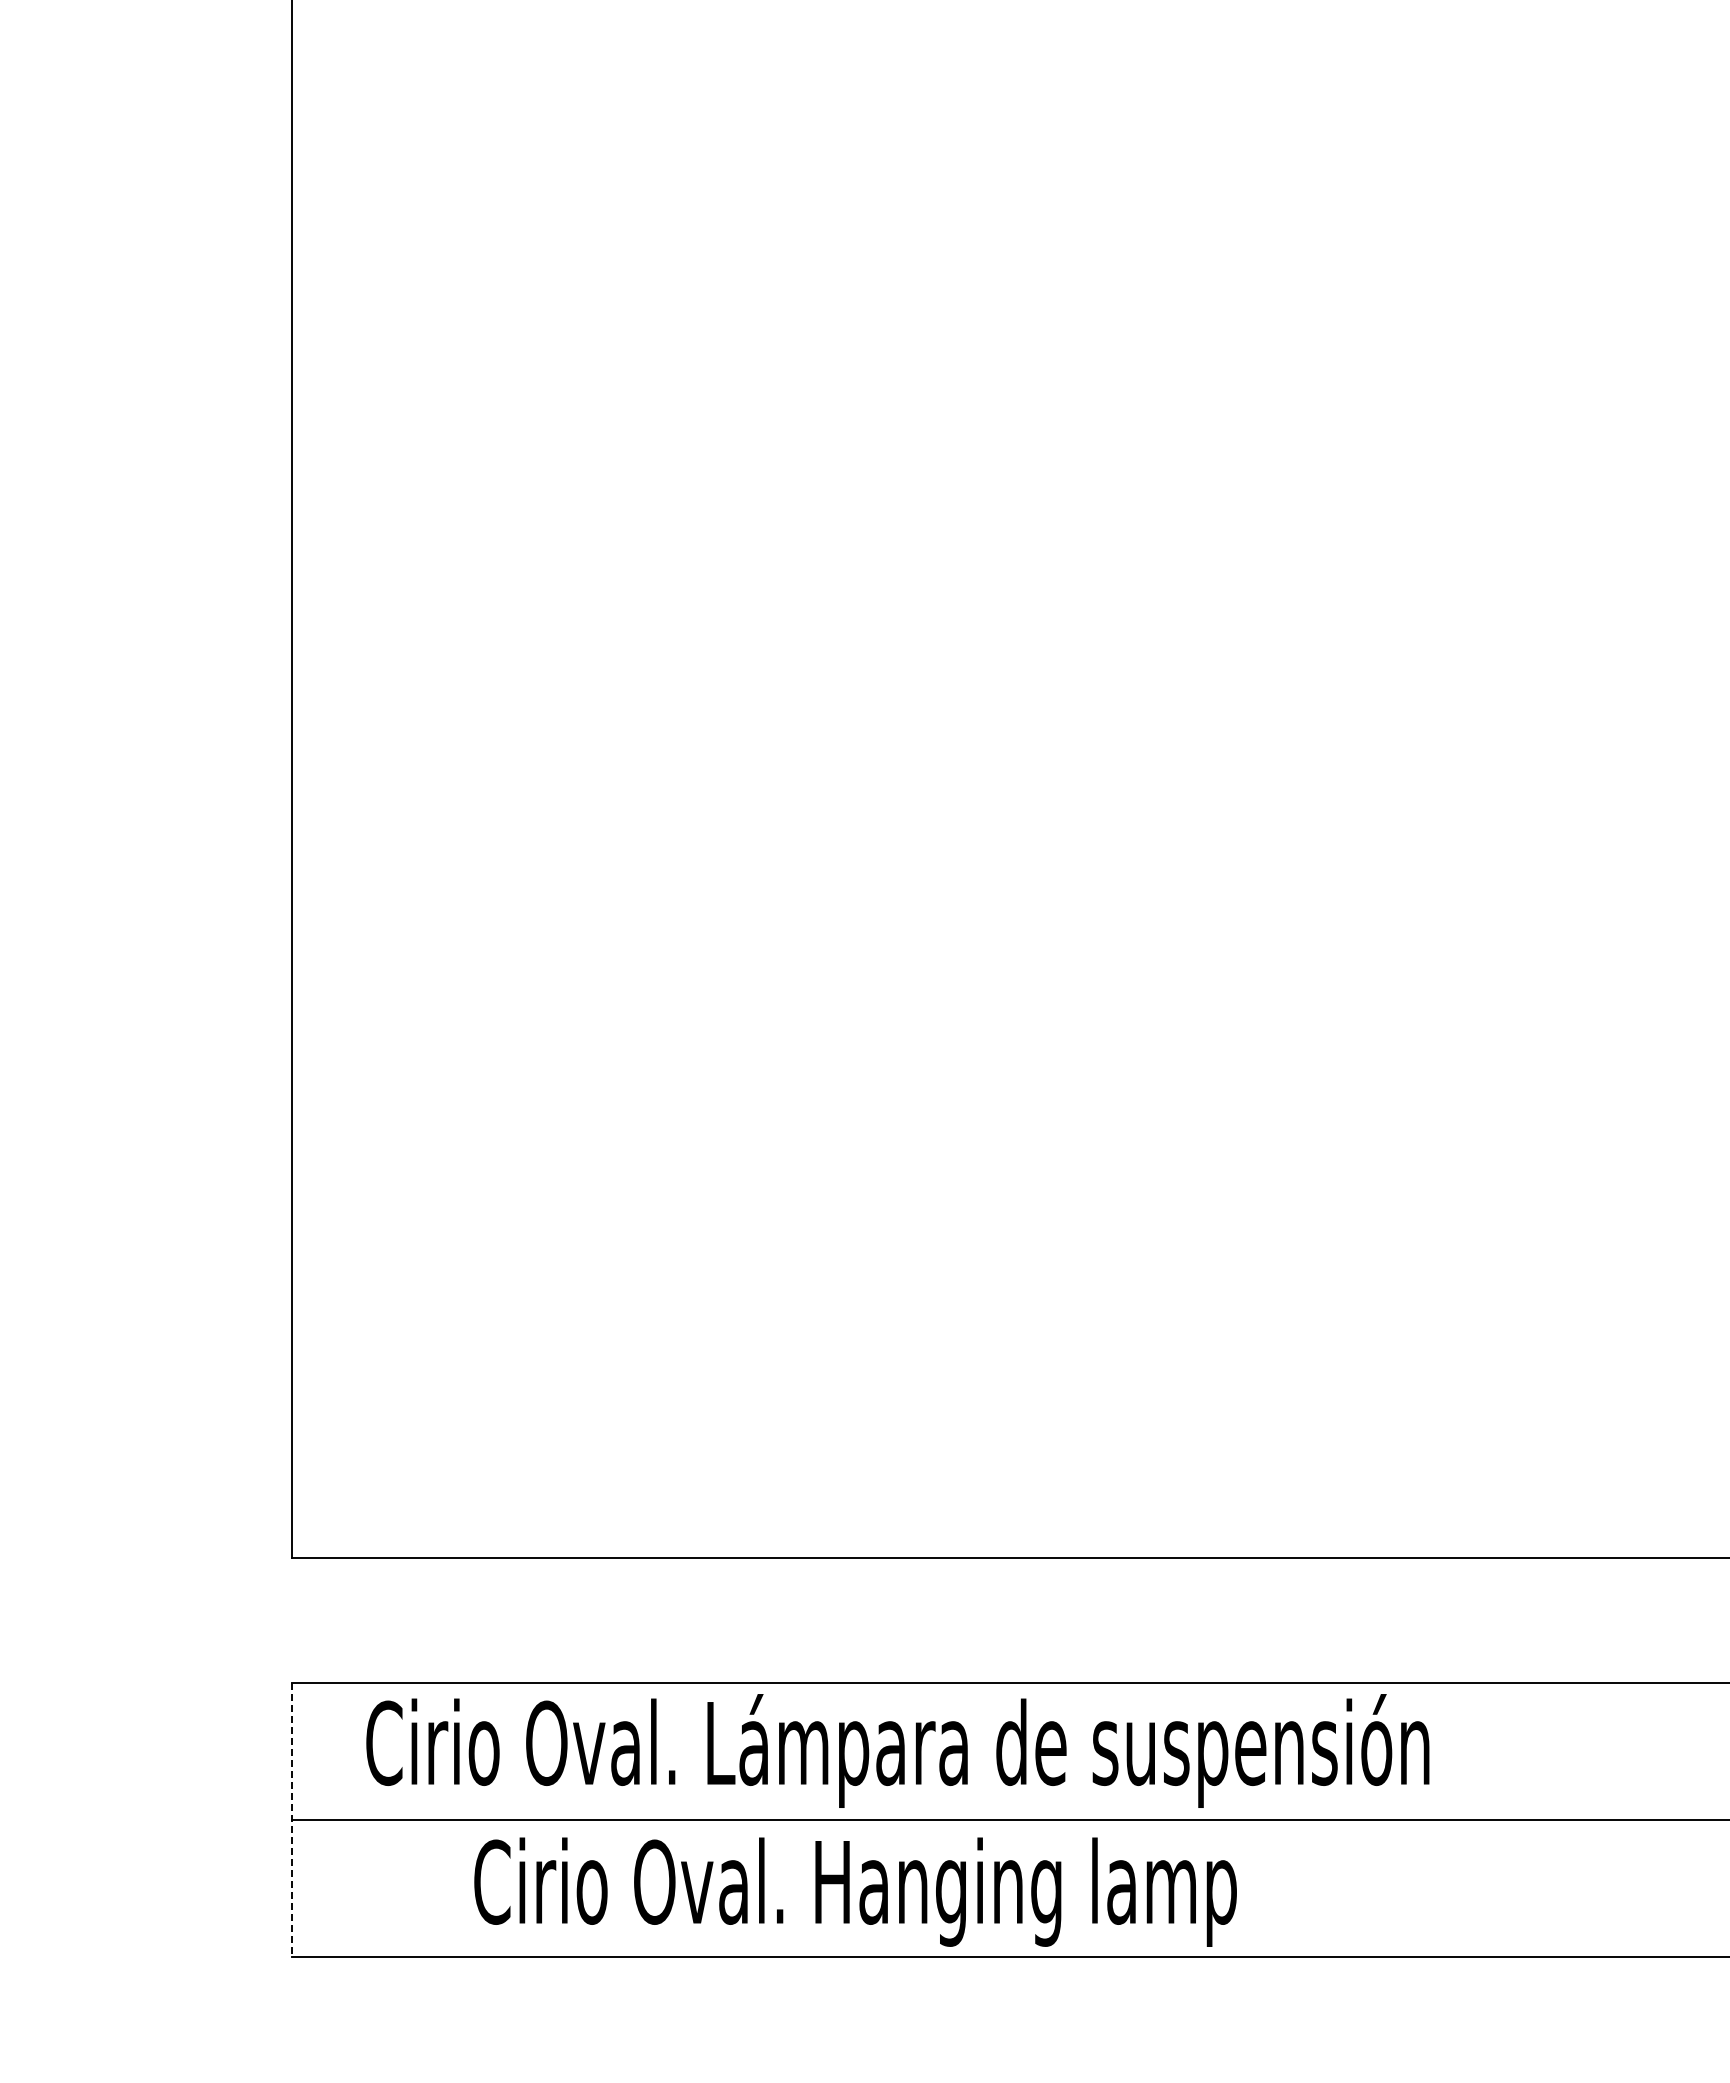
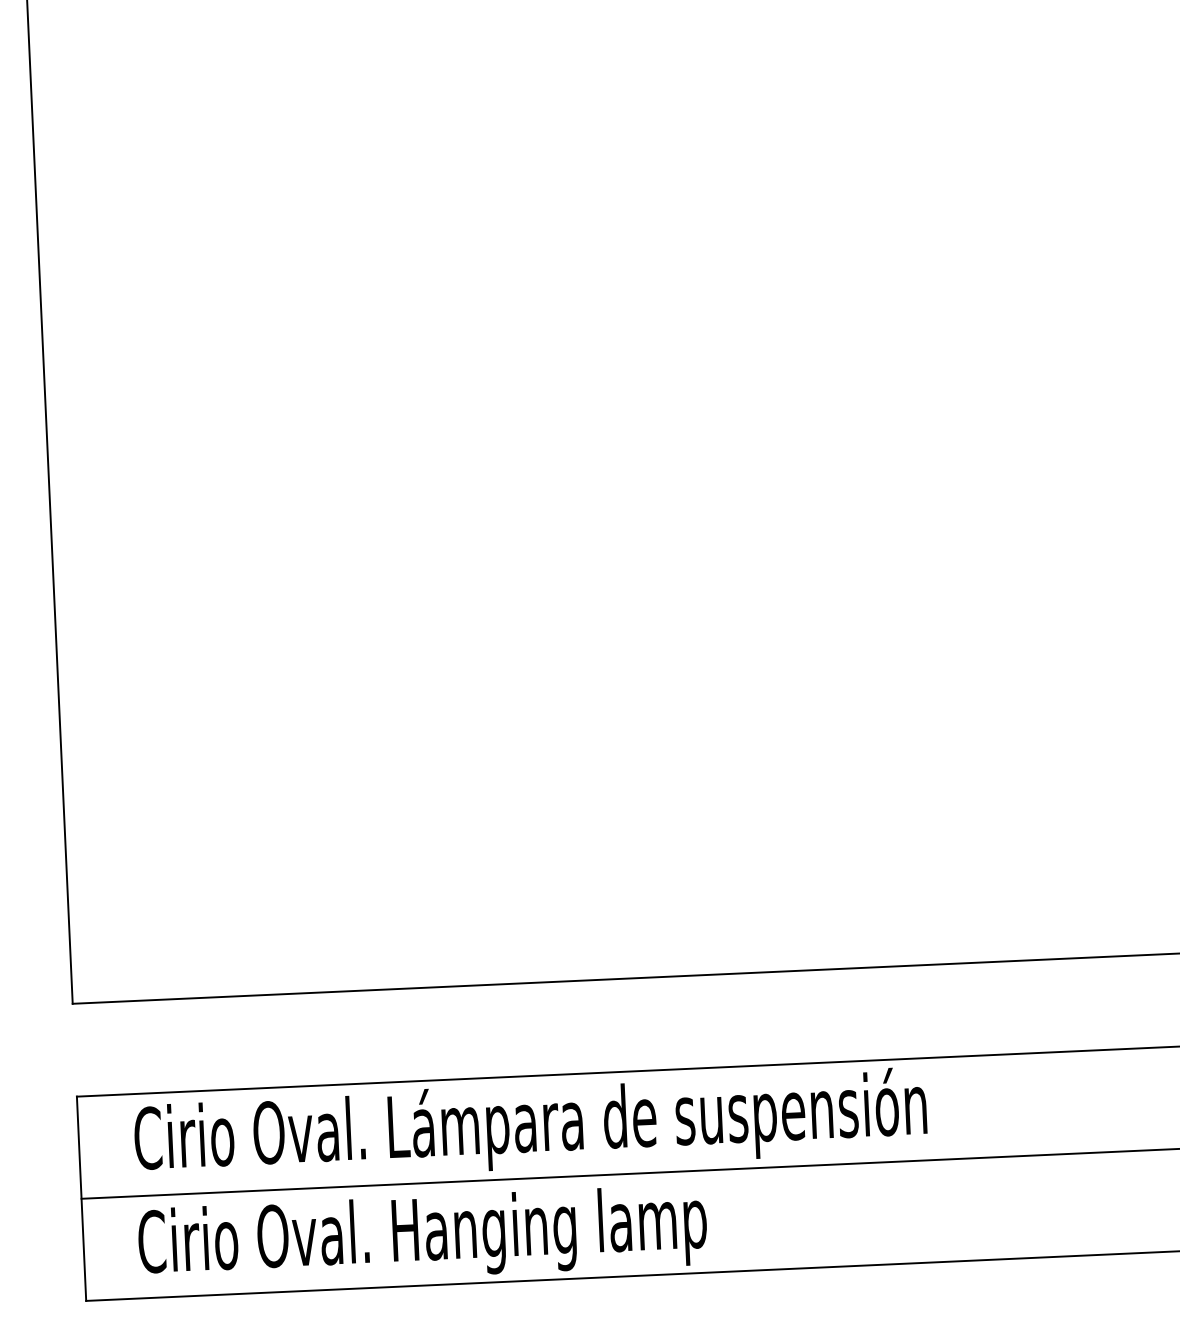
line: (291, 1820) -> (81, 1198), dashed -> solid
text: (855, 1891) -> (422, 1236), moved

